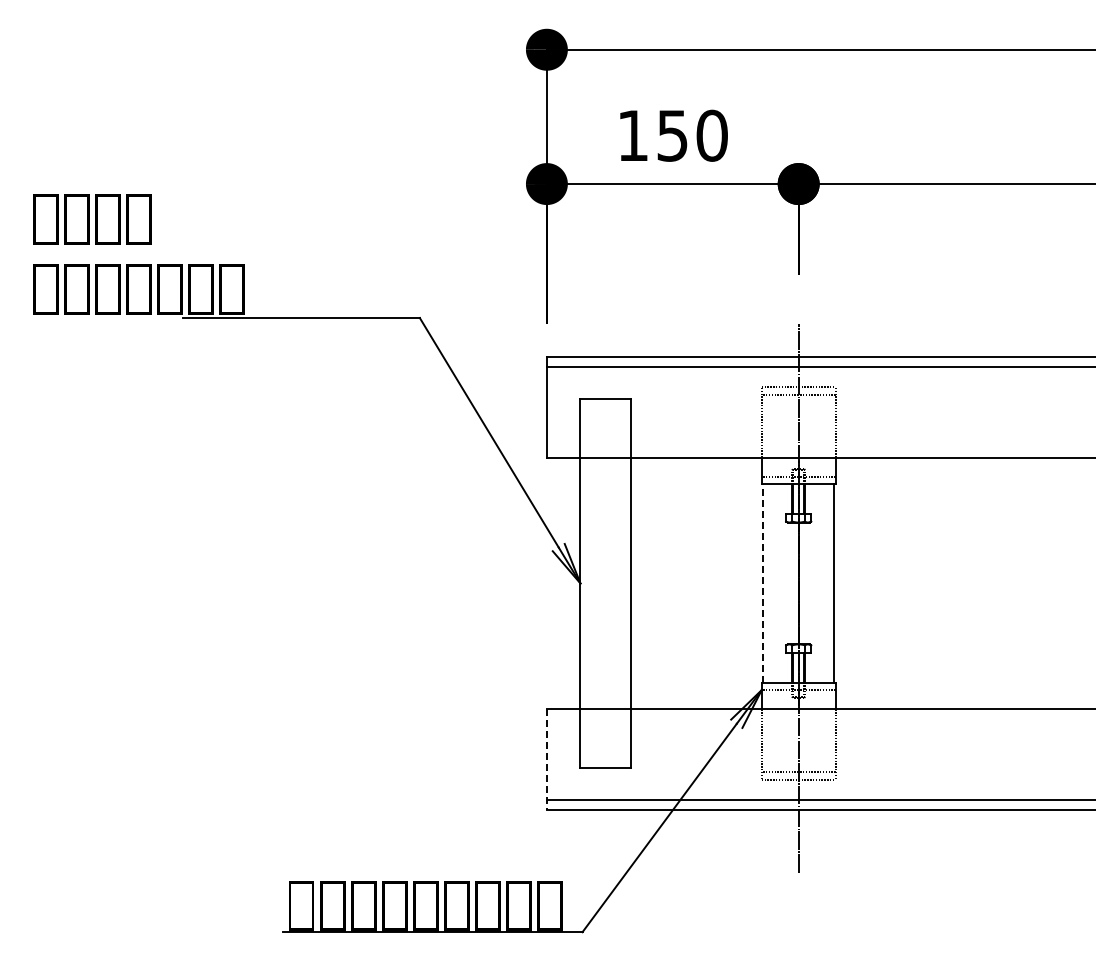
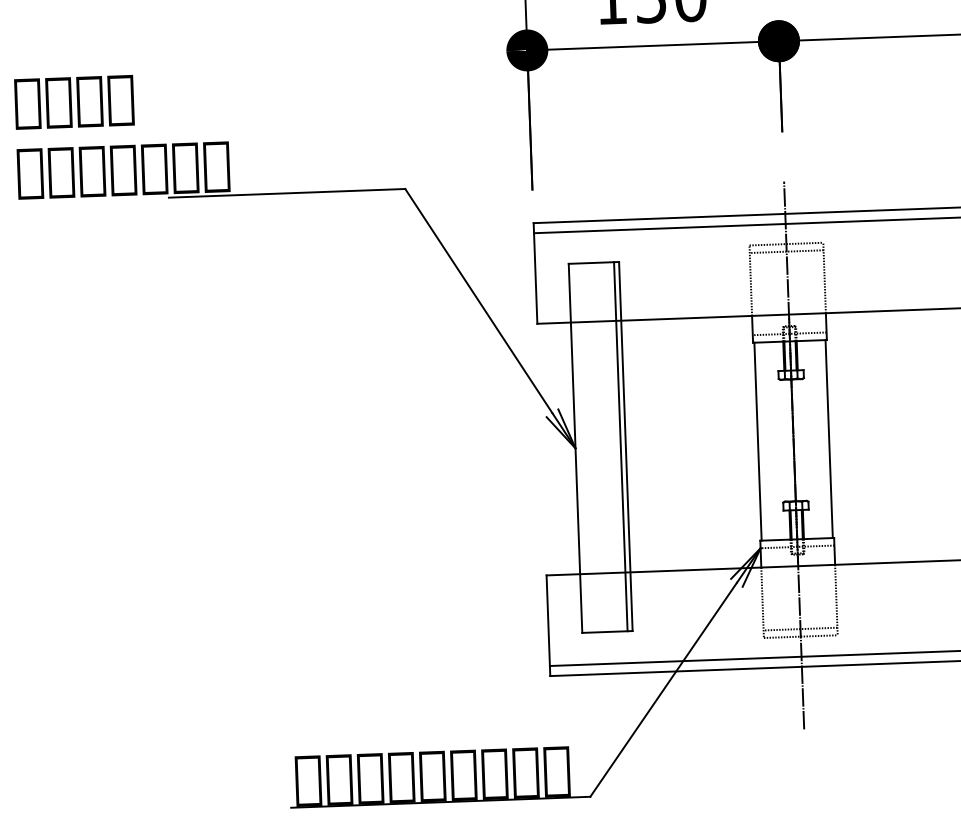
line: (763, 582) -> (758, 440), dashed -> solid
line: (625, 583) -> (620, 446), added
line: (546, 760) -> (548, 626), dashed -> solid

